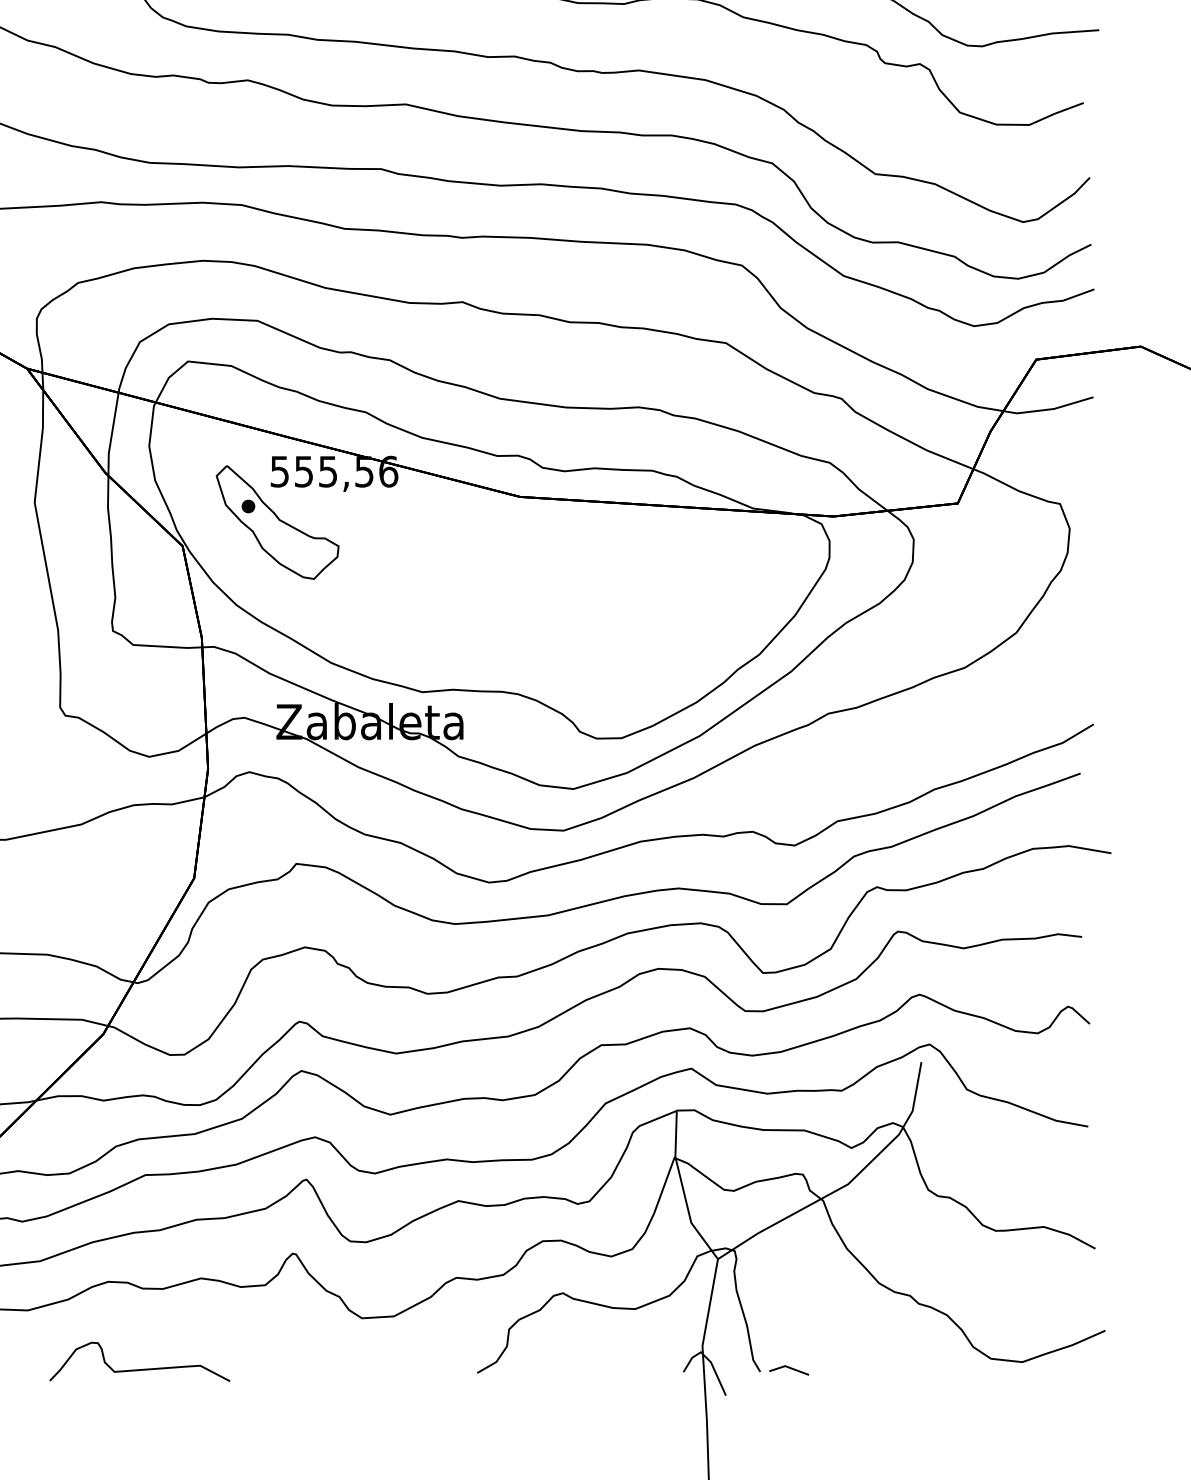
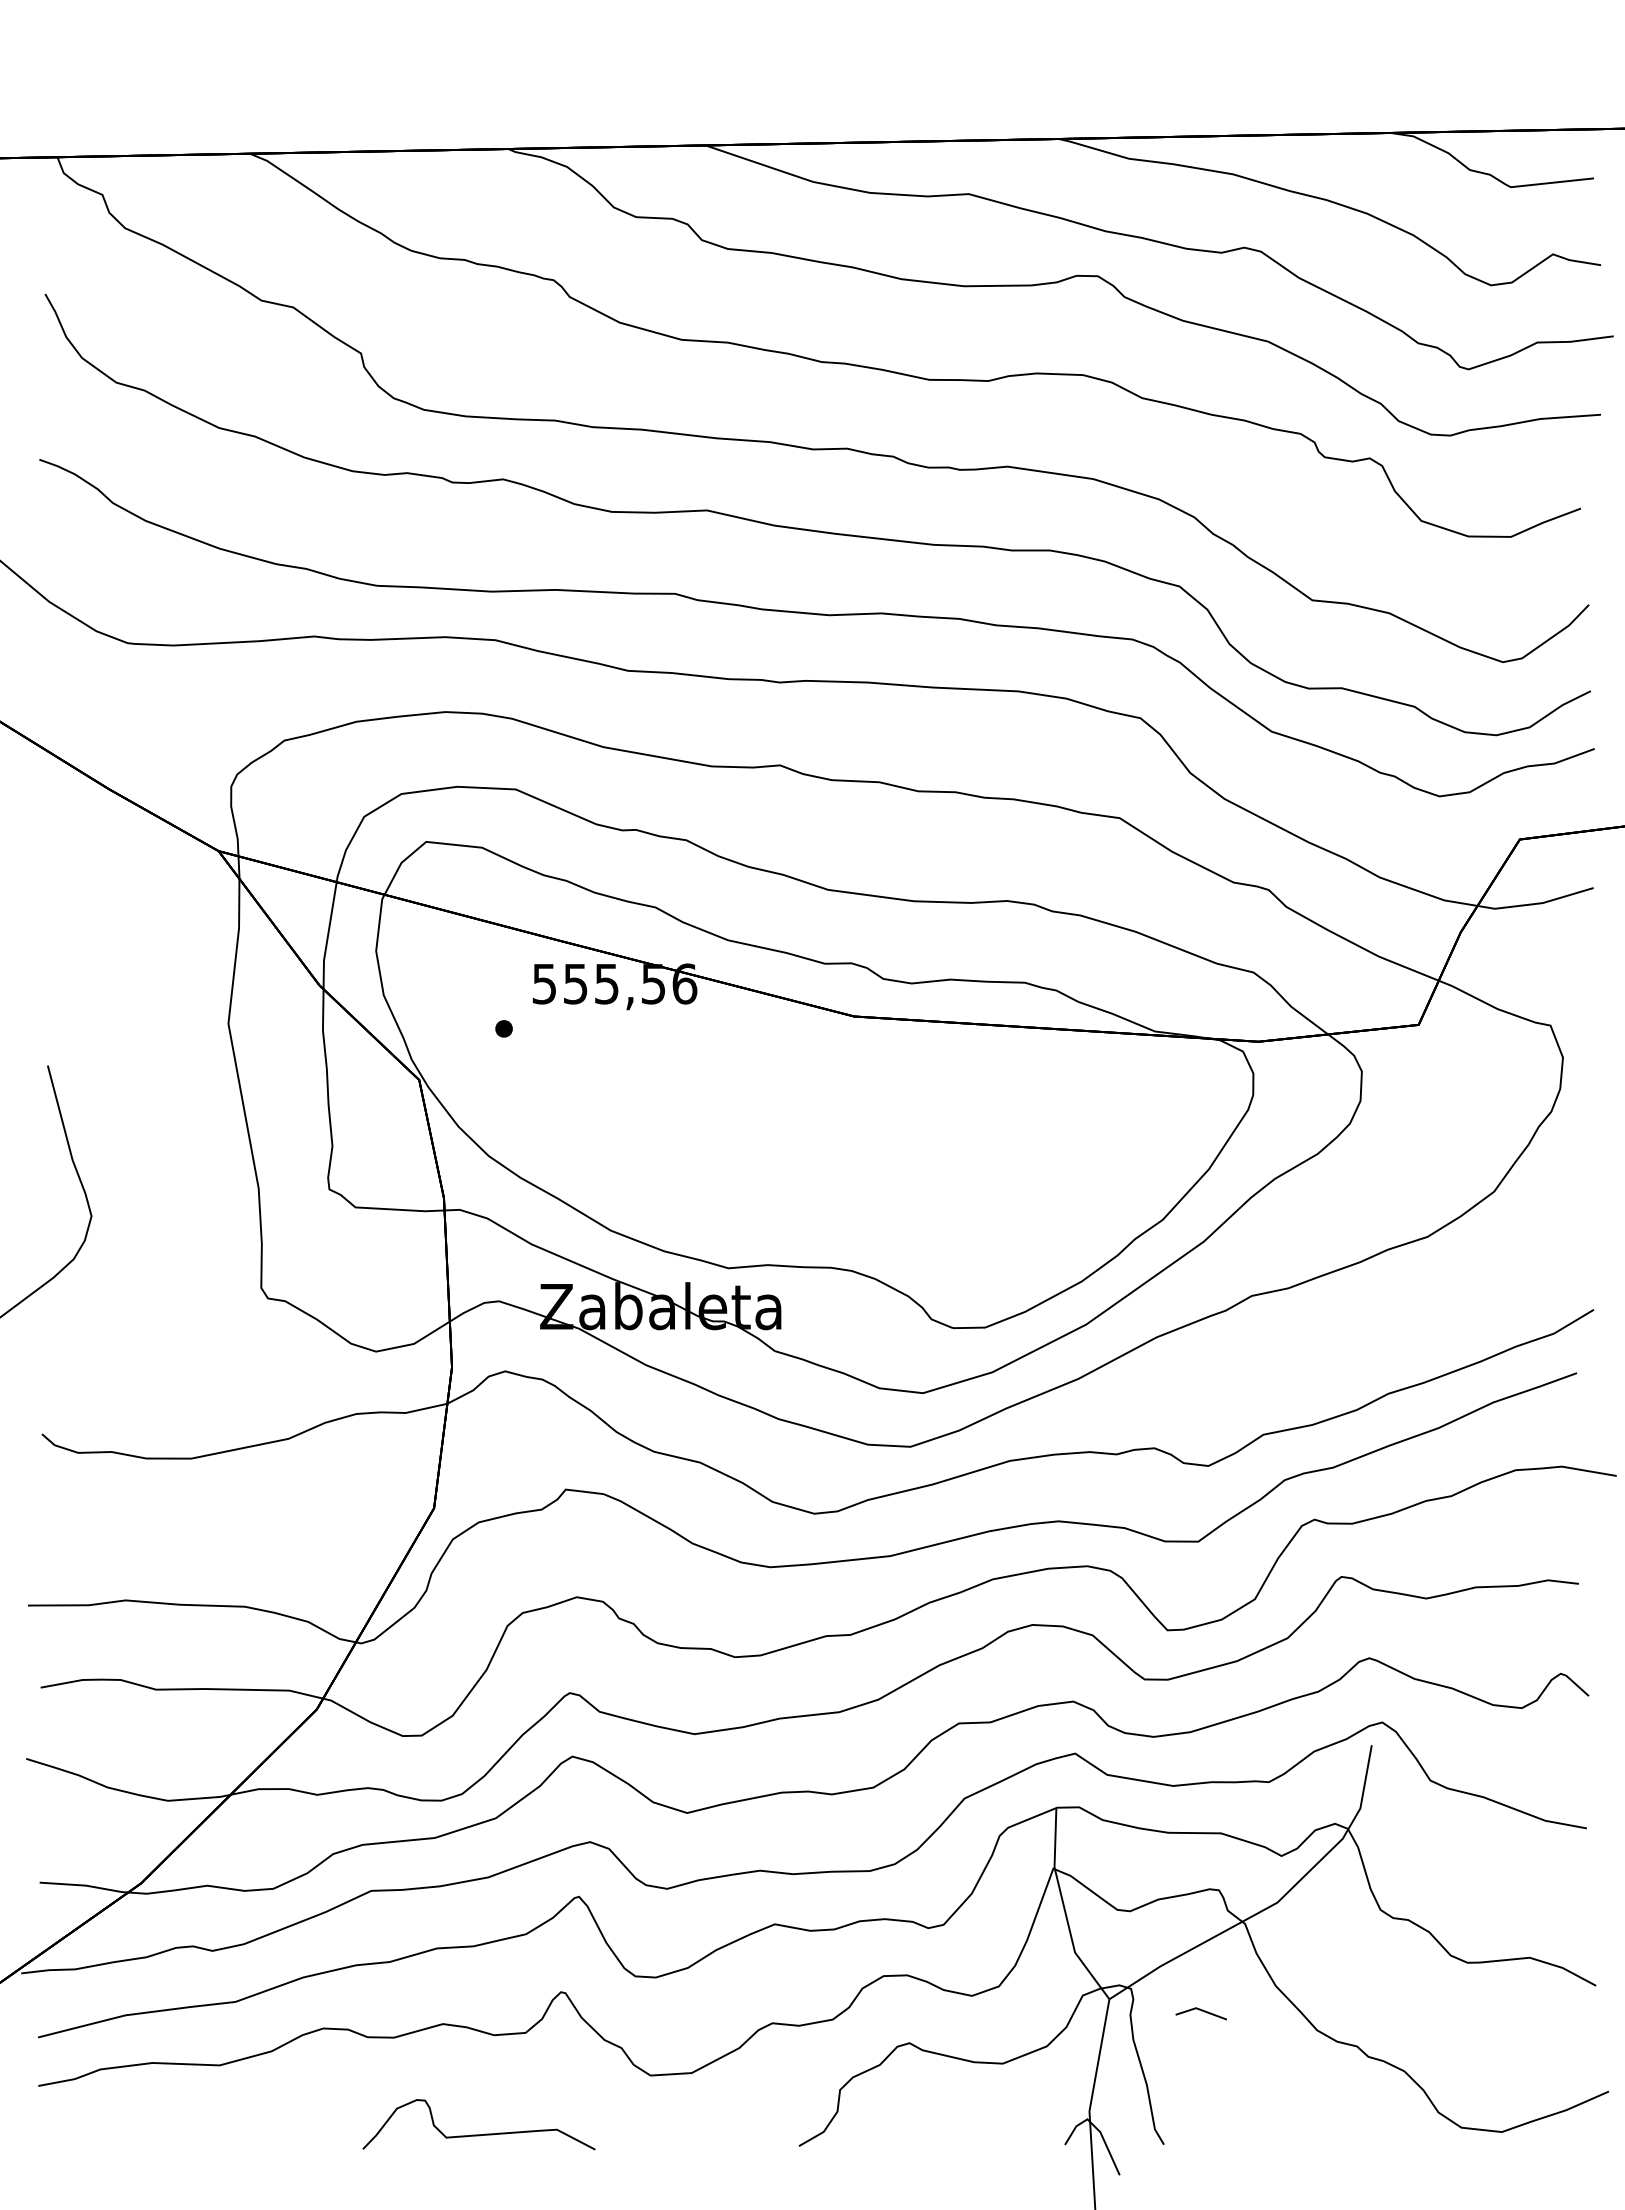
part: (277, 522) -> (541, 1049), removed
line: (789, 1368) -> (1201, 2011), moved
curve: (139, 1369) -> (478, 2134), moved

